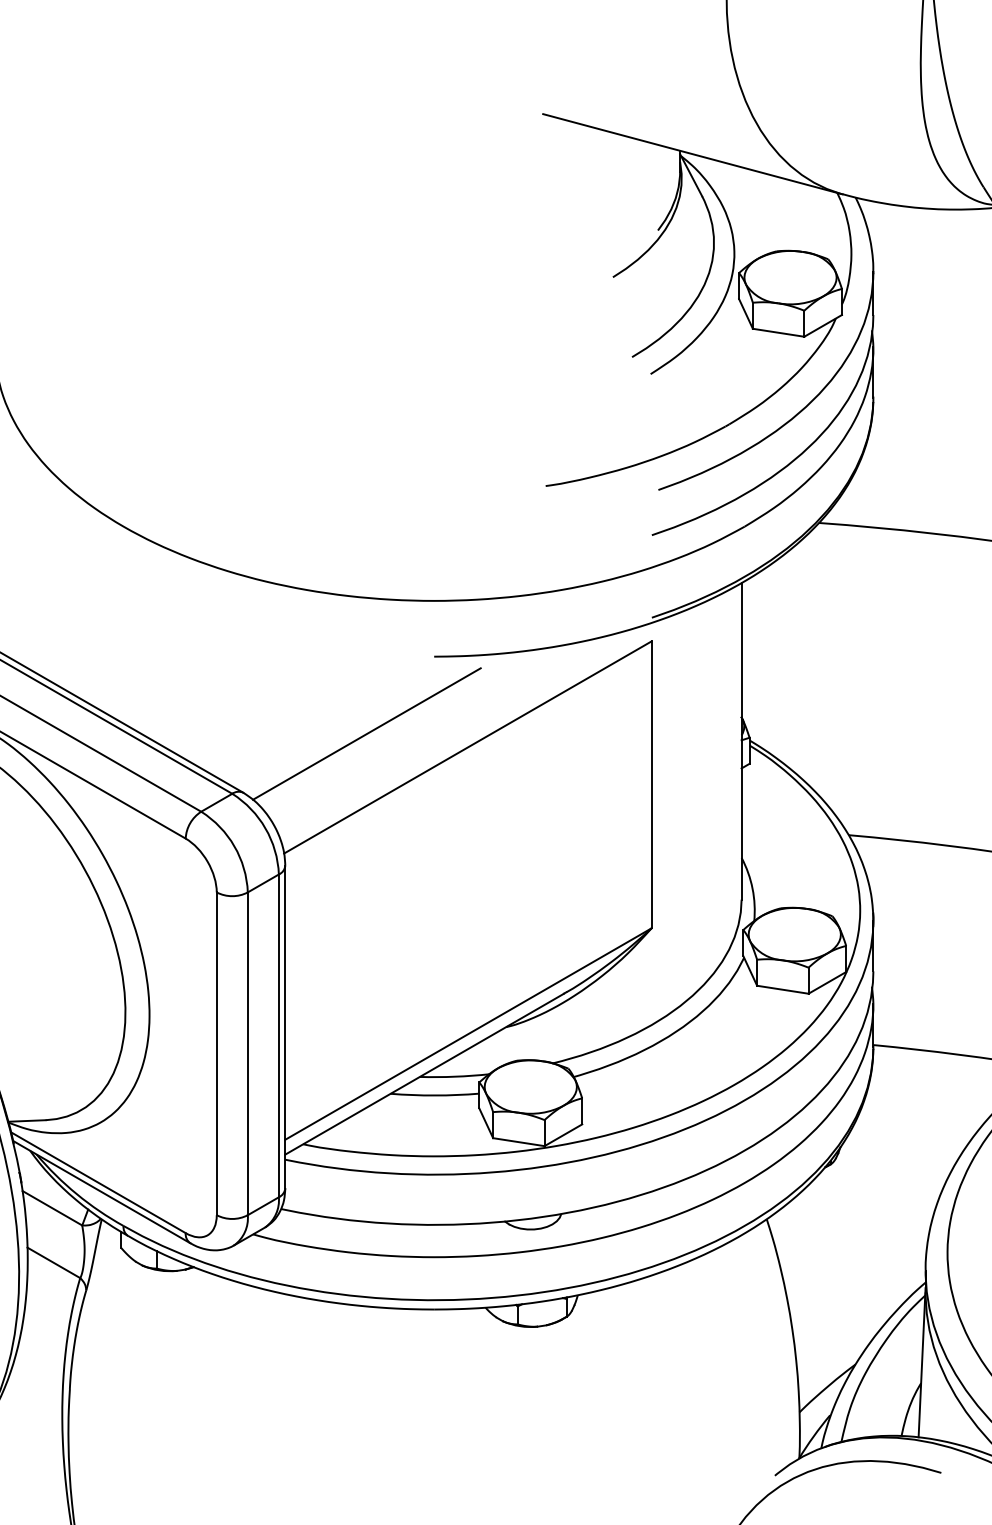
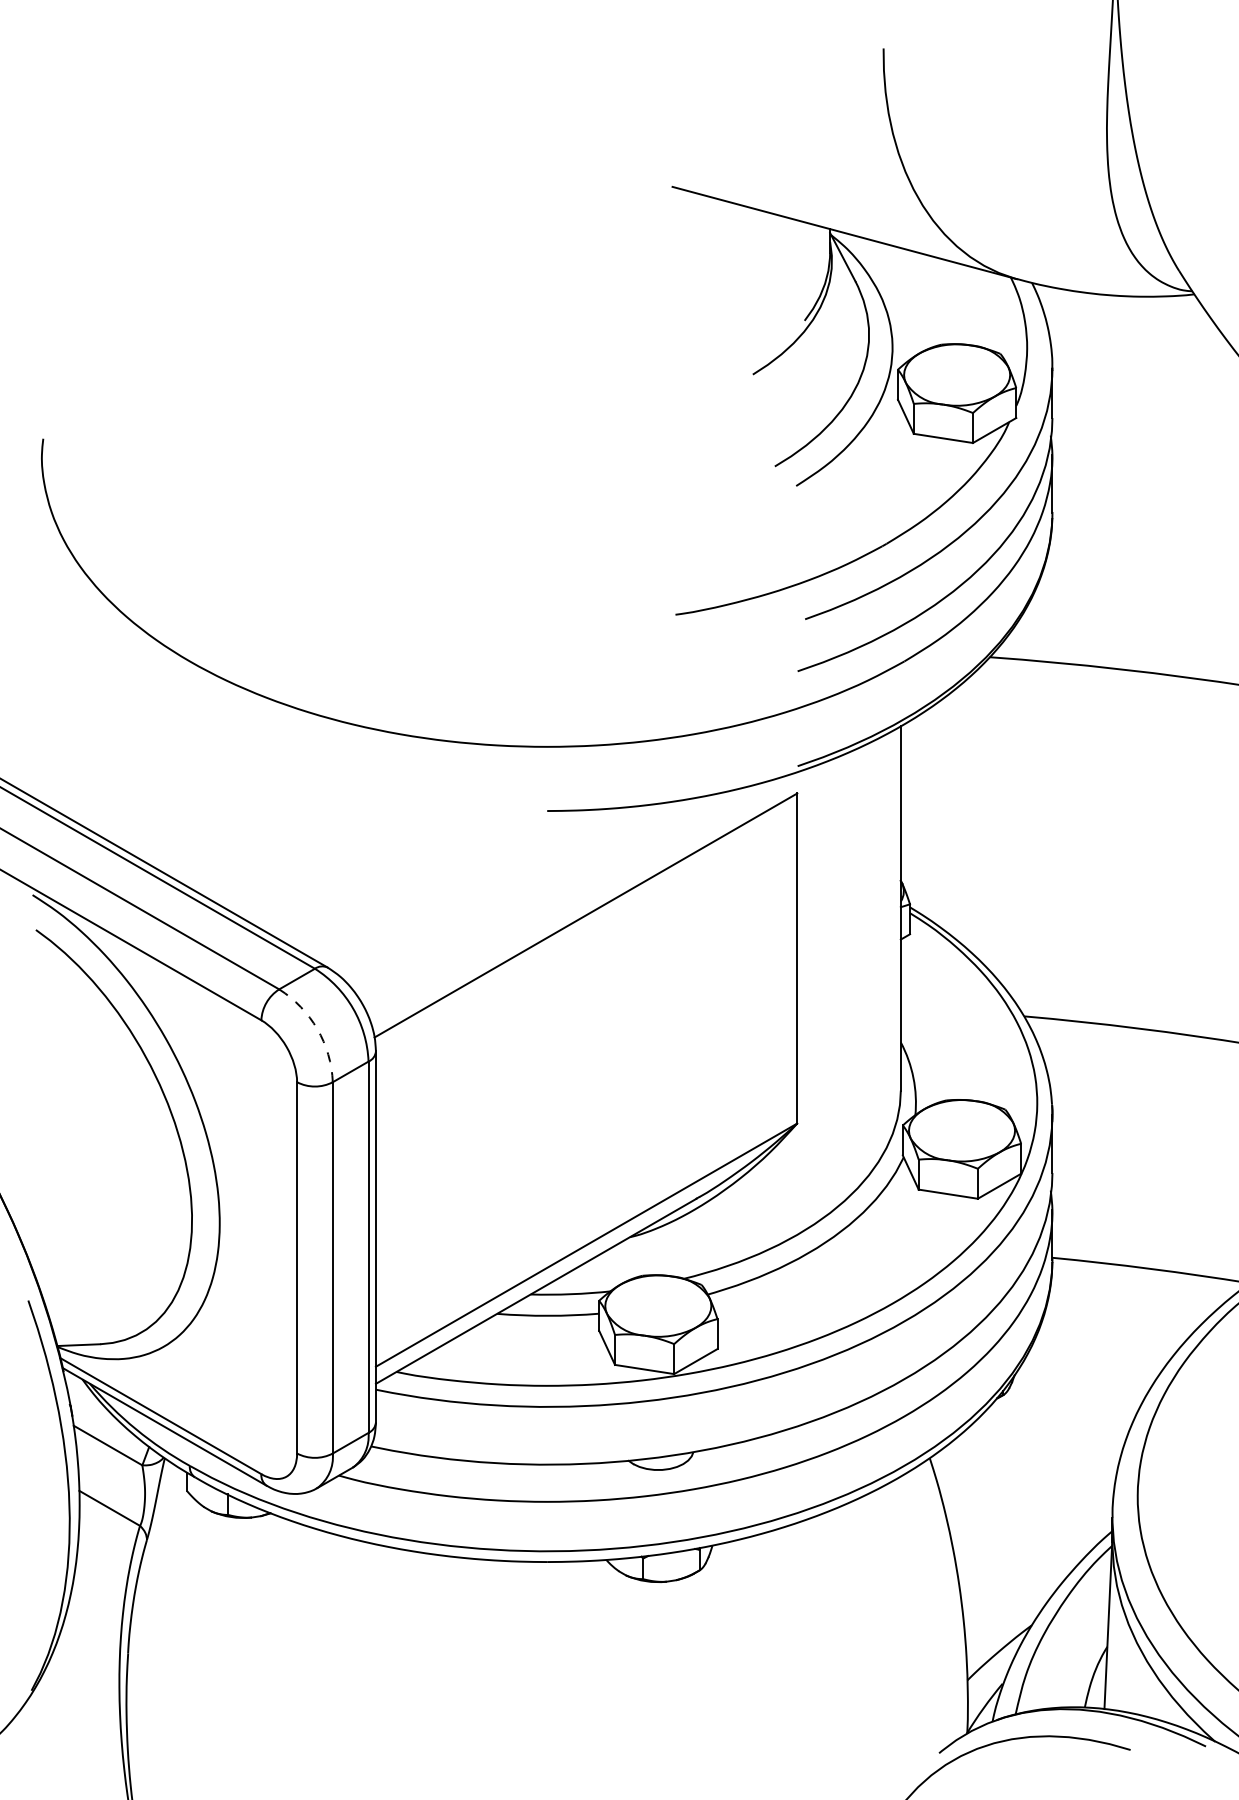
line: (366, 733) -> (469, 899), removed
arc: (234, 846) -> (317, 1029), solid -> dashed

